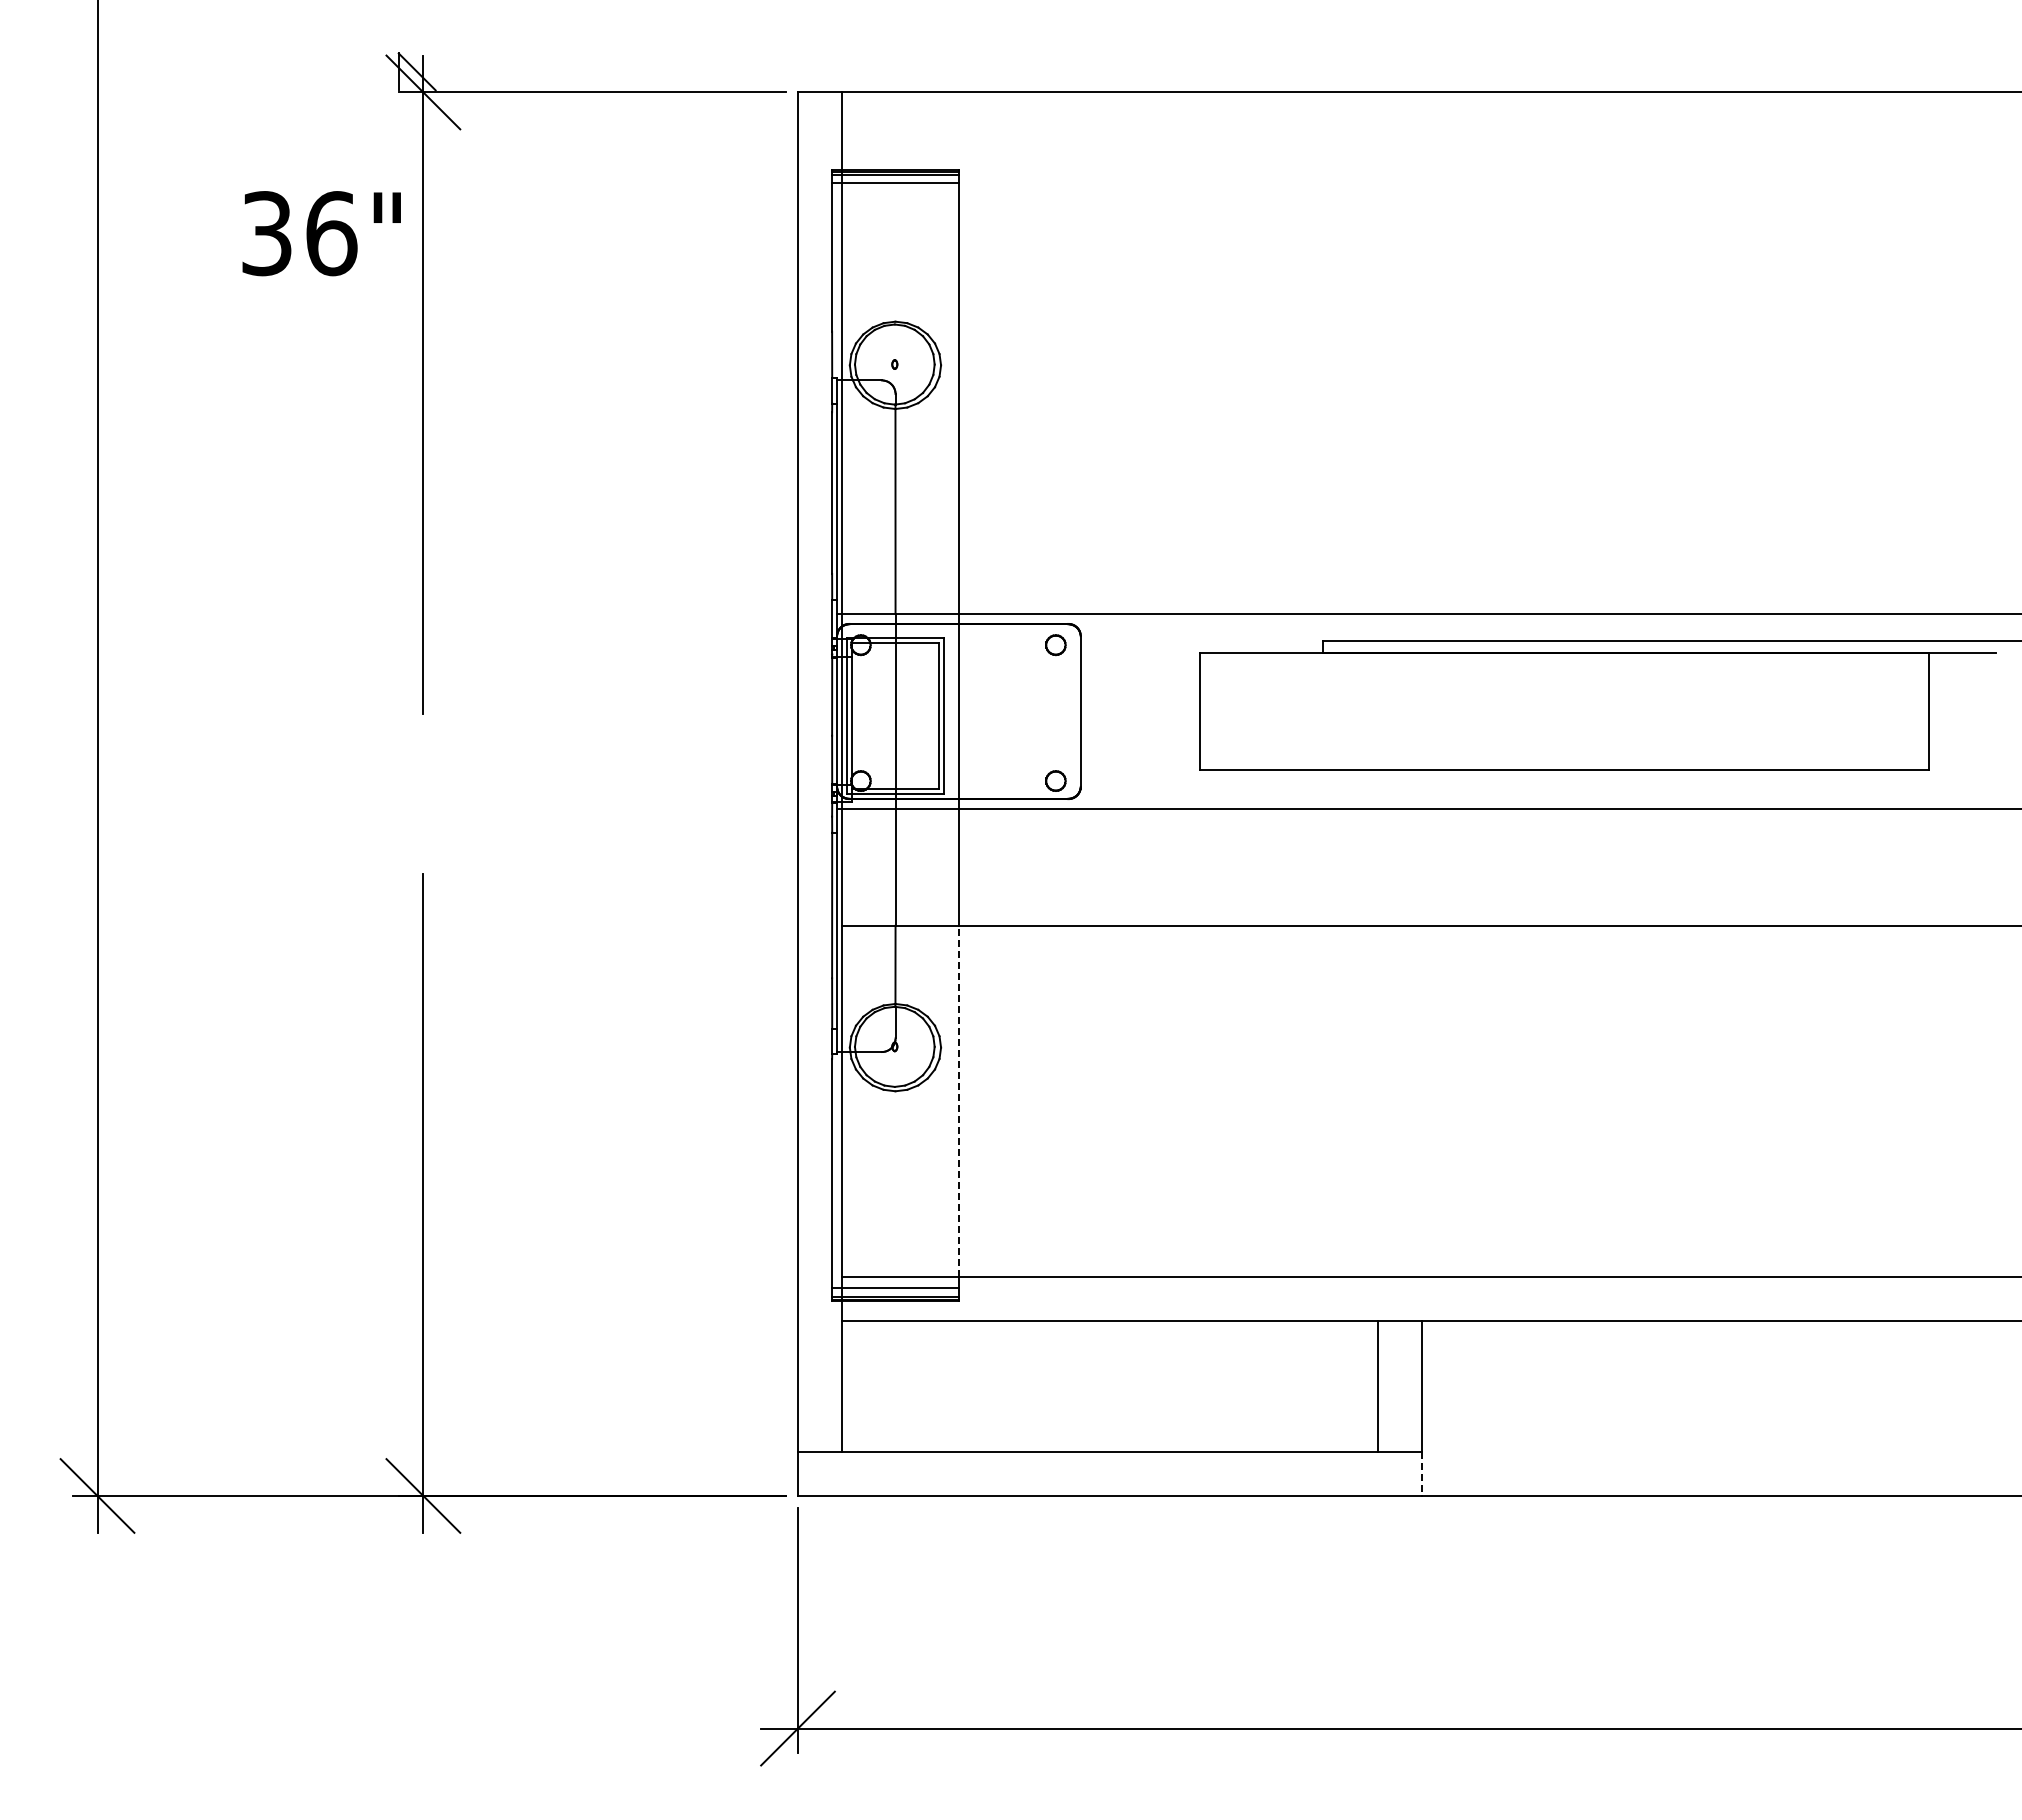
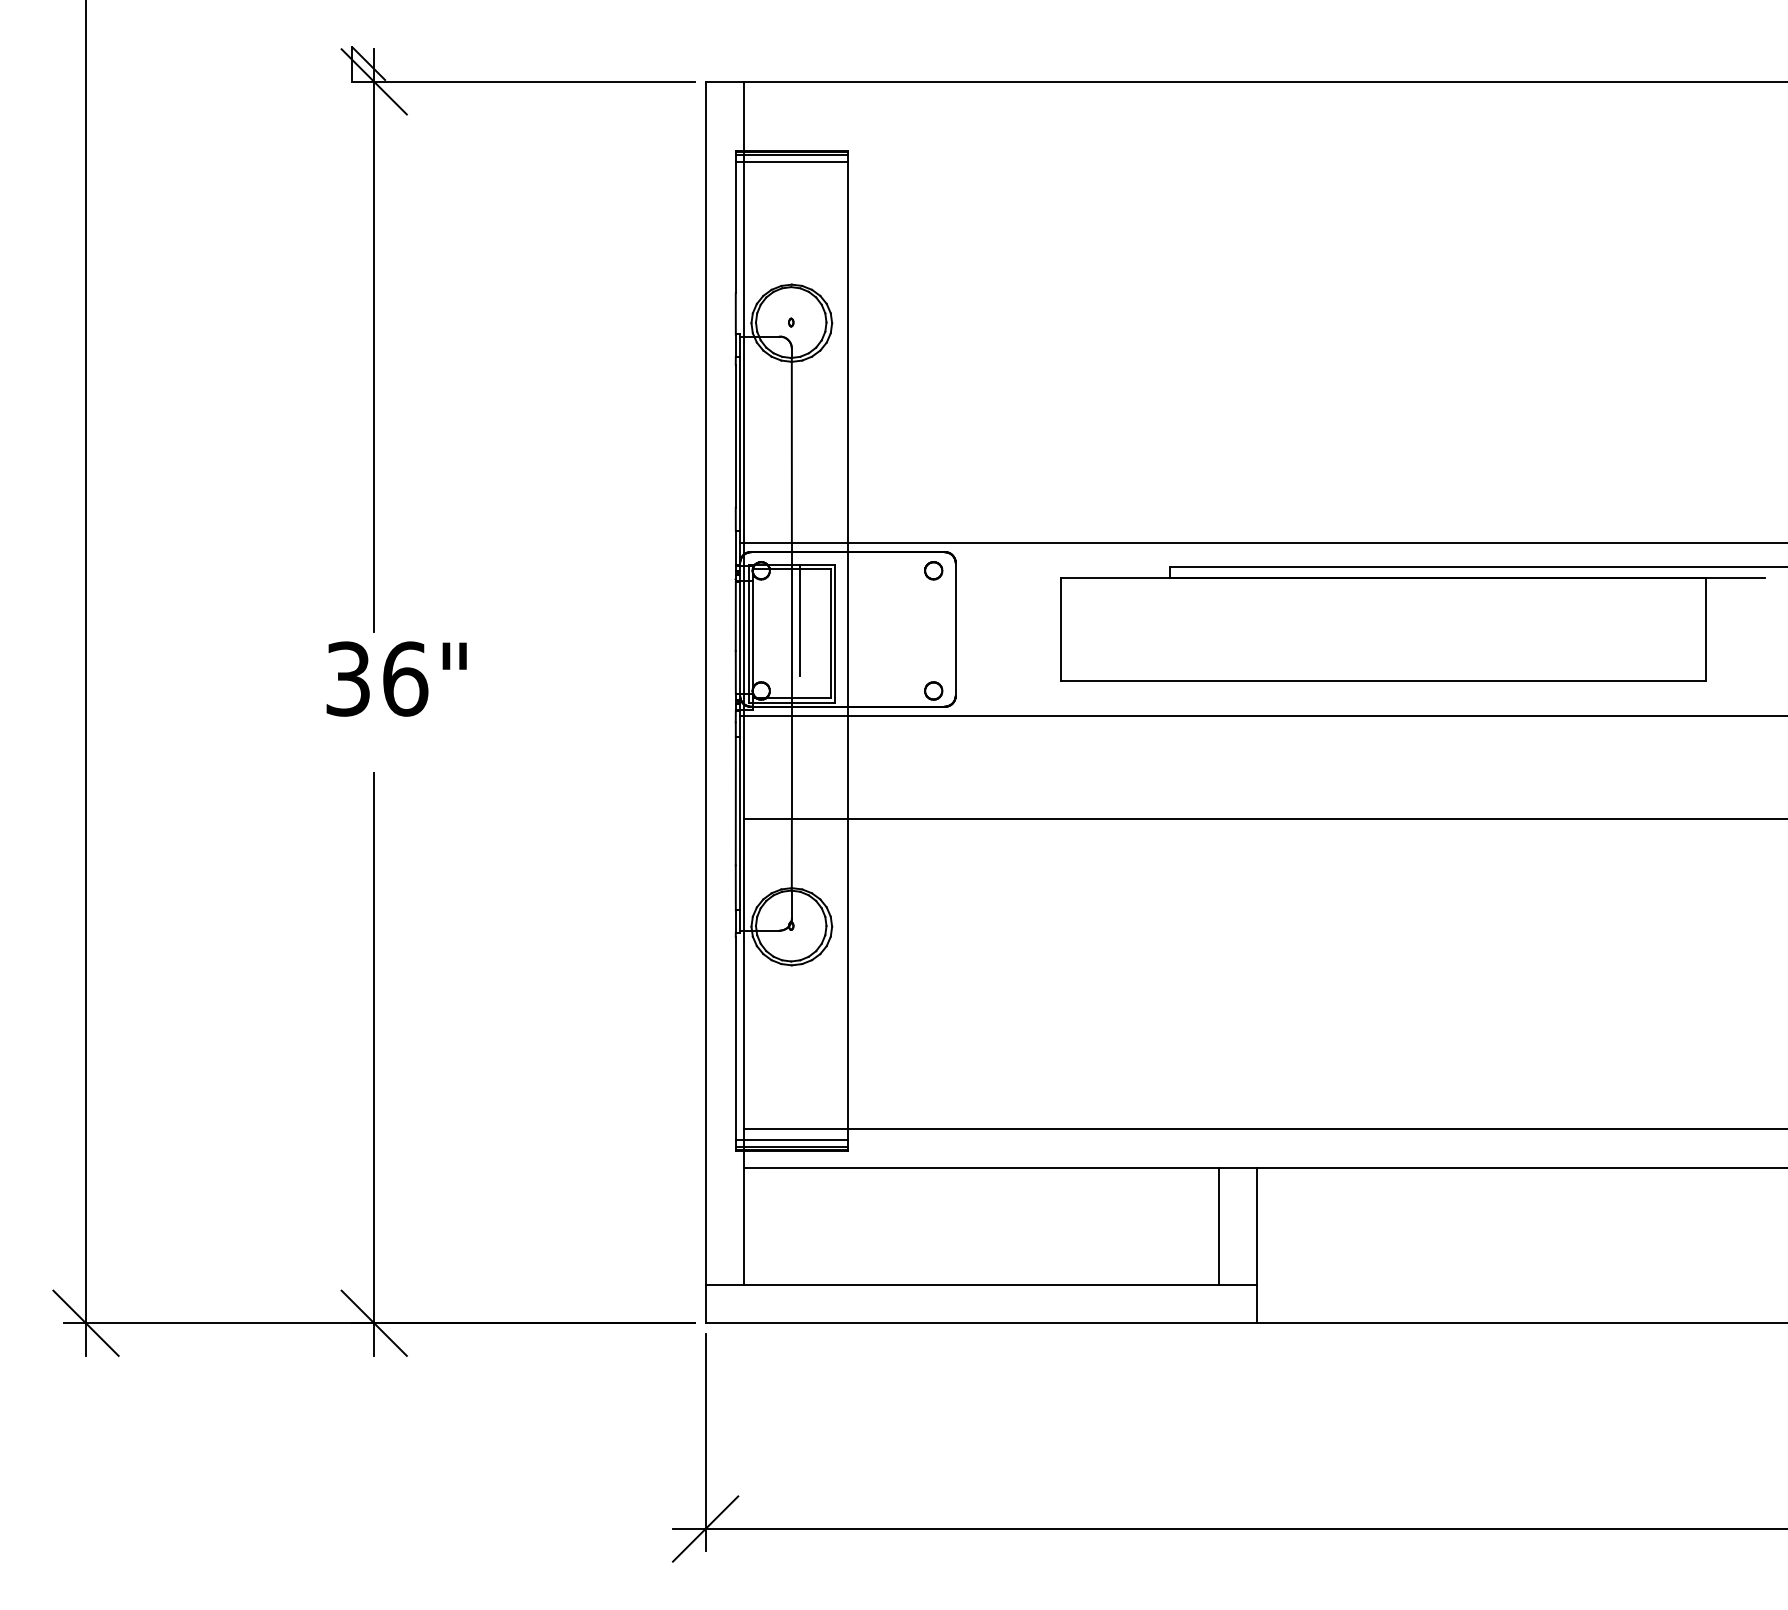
text: (321, 233) -> (396, 678), moved
line: (904, 701) -> (799, 620), added
line: (958, 1100) -> (847, 973), dashed -> solid
line: (1421, 1474) -> (1257, 1304), dashed -> solid

